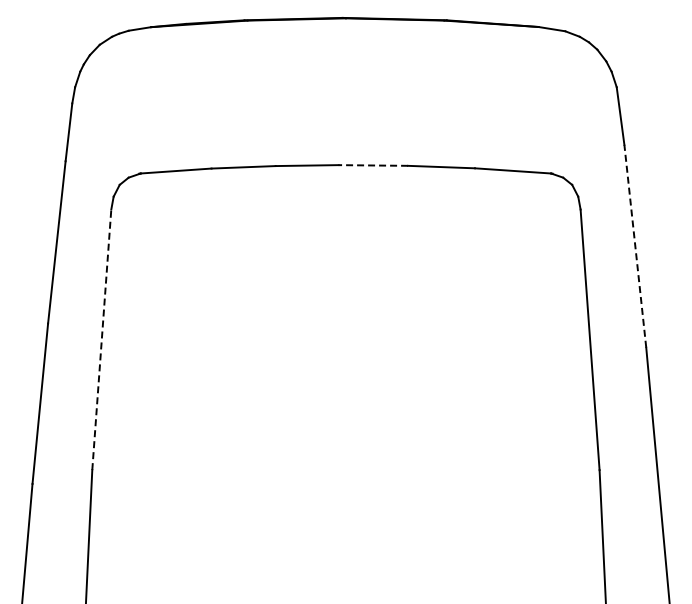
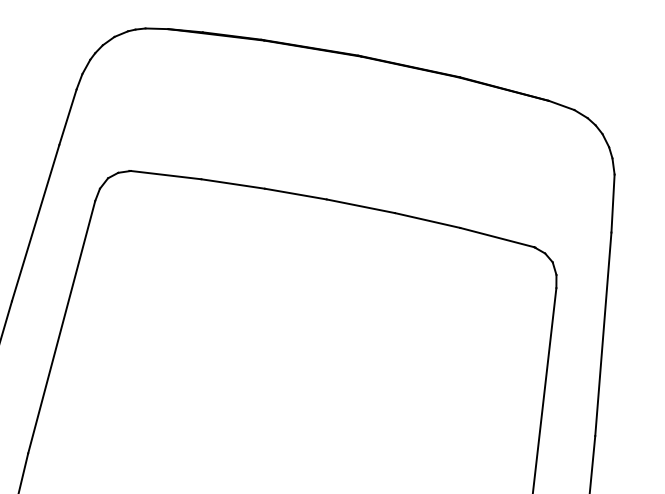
line: (373, 165) -> (361, 206), dashed -> solid
line: (635, 245) -> (603, 333), dashed -> solid
line: (101, 339) -> (61, 326), dashed -> solid

